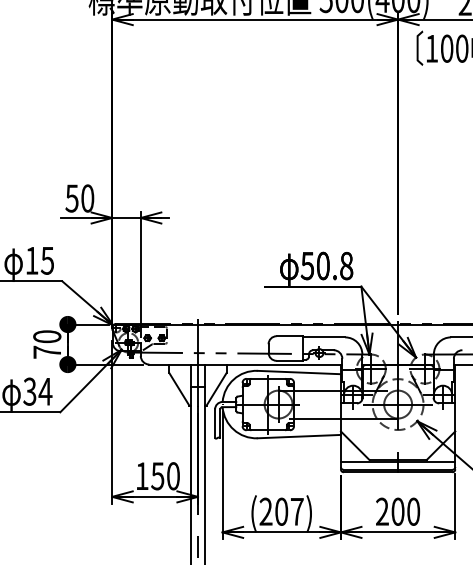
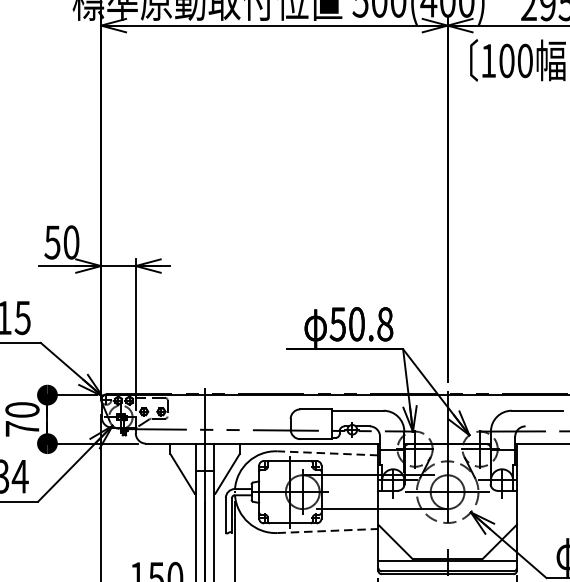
line: (299, 372) -> (328, 453), solid -> dashed
line: (299, 436) -> (328, 530), solid -> dashed

